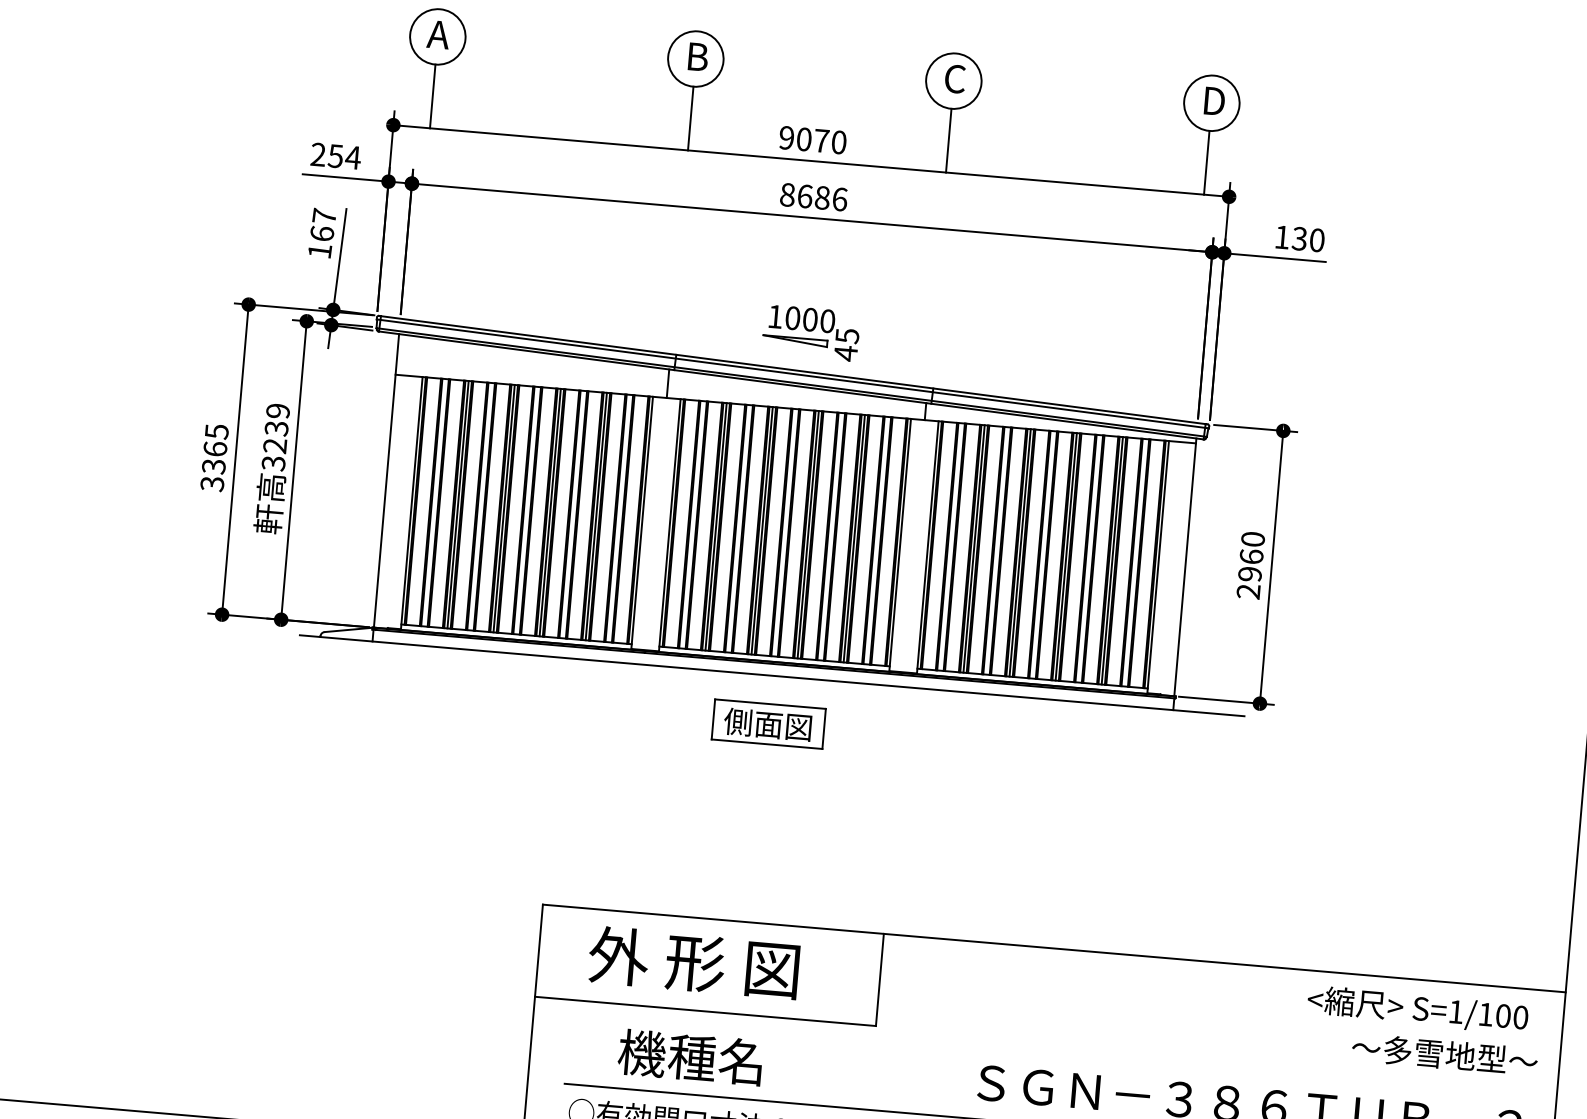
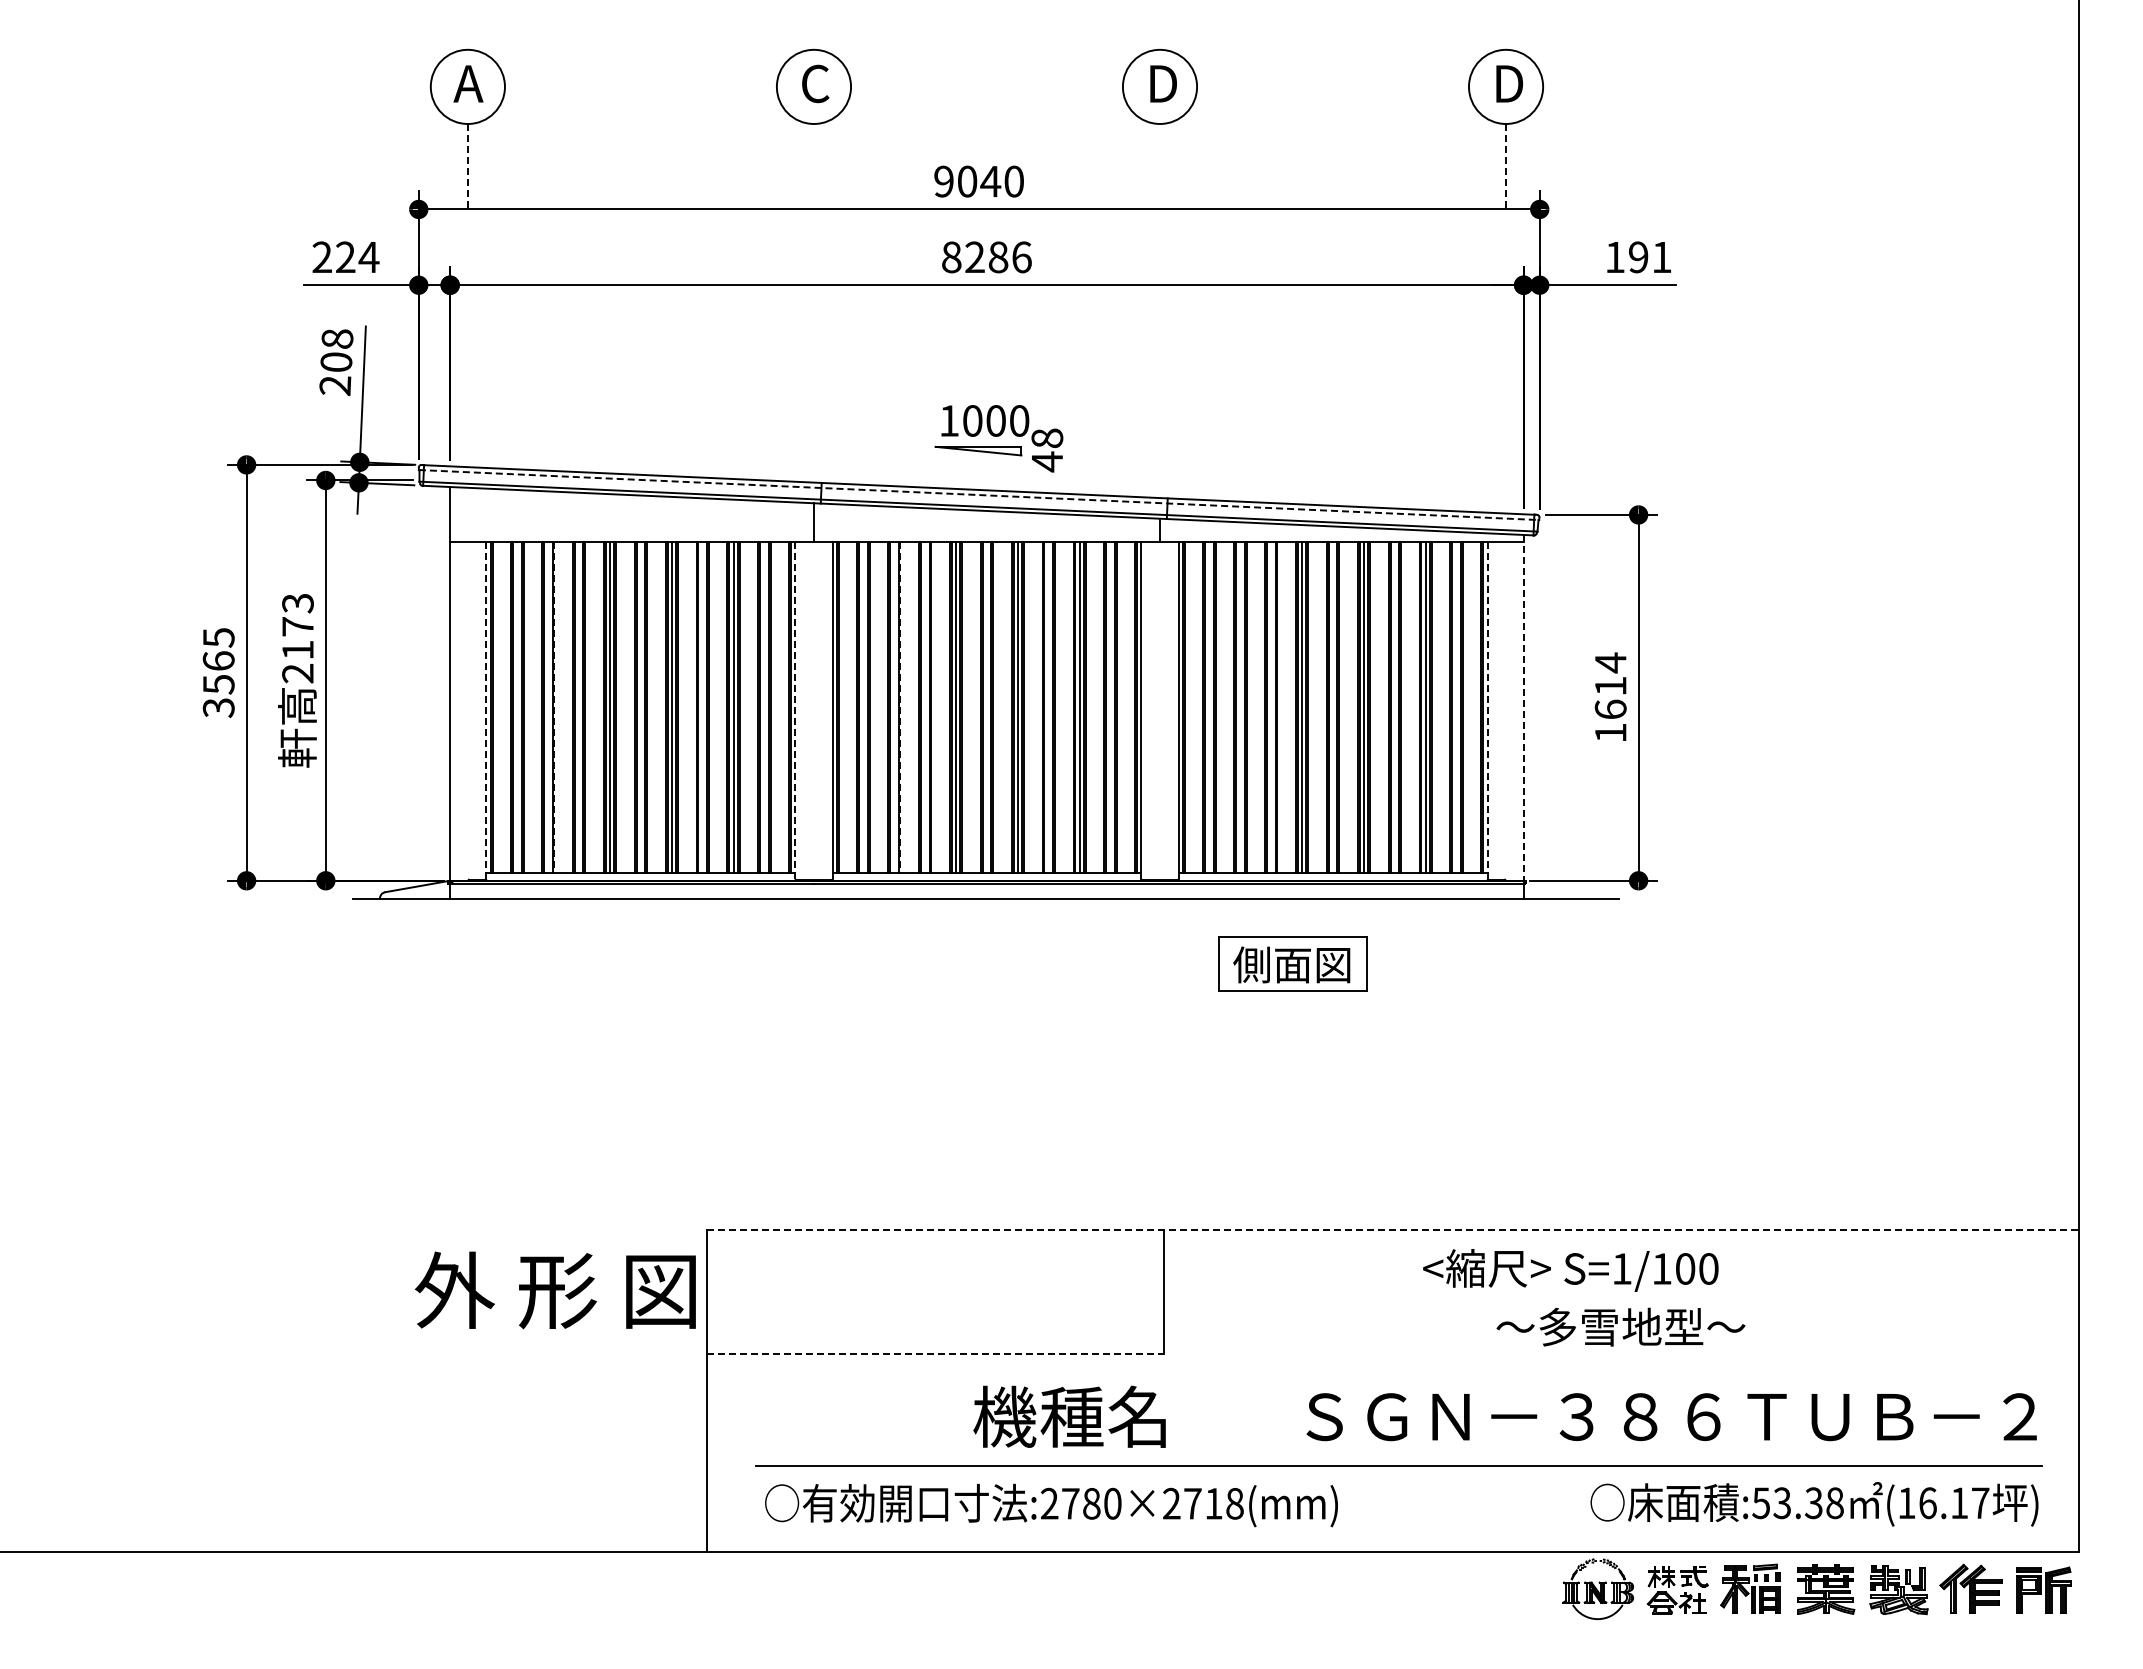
text: (697, 56) -> (816, 83), B -> C
text: (955, 78) -> (1162, 83), C -> D
line: (432, 96) -> (467, 166), solid -> dashed
line: (690, 118) -> (813, 166), removed
text: (821, 140) -> (990, 181), 9070 -> 9040
line: (949, 140) -> (1160, 166), removed
text: (335, 156) -> (345, 257), 254 -> 224
line: (1207, 162) -> (1506, 166), solid -> dashed
text: (805, 196) -> (975, 257), 8686 -> 8286
text: (322, 233) -> (336, 361), 167 -> 208
text: (1307, 239) -> (1649, 257), 130 -> 191
text: (847, 336) -> (1047, 438), 45 -> 48
line: (793, 374) -> (979, 495), solid -> dashed
text: (275, 437) -> (297, 638), 3239 -> 2173
text: (212, 466) -> (217, 684), 3365 -> 3565
line: (411, 503) -> (486, 710), solid -> dashed
line: (458, 504) -> (548, 707), removed
line: (462, 505) -> (554, 707), solid -> dashed
line: (642, 522) -> (795, 710), solid -> dashed
line: (716, 526) -> (894, 707), removed
line: (720, 527) -> (900, 707), solid -> dashed
line: (974, 549) -> (1240, 707), removed
text: (1250, 565) -> (1610, 697), 2960 -> 1614
line: (1158, 567) -> (1487, 710), solid -> dashed
line: (1185, 567) -> (1523, 707), solid -> dashed
part: (768, 723) -> (1292, 963), moved
line: (1054, 948) -> (1392, 1230), solid -> dashed
text: (693, 962) -> (554, 1290), moved
text: (1417, 1009) -> (1570, 1270), moved
line: (705, 1011) -> (935, 1353), solid -> dashed
text: (1444, 1054) -> (1620, 1326), moved
text: (690, 1057) -> (1069, 1416), moved

